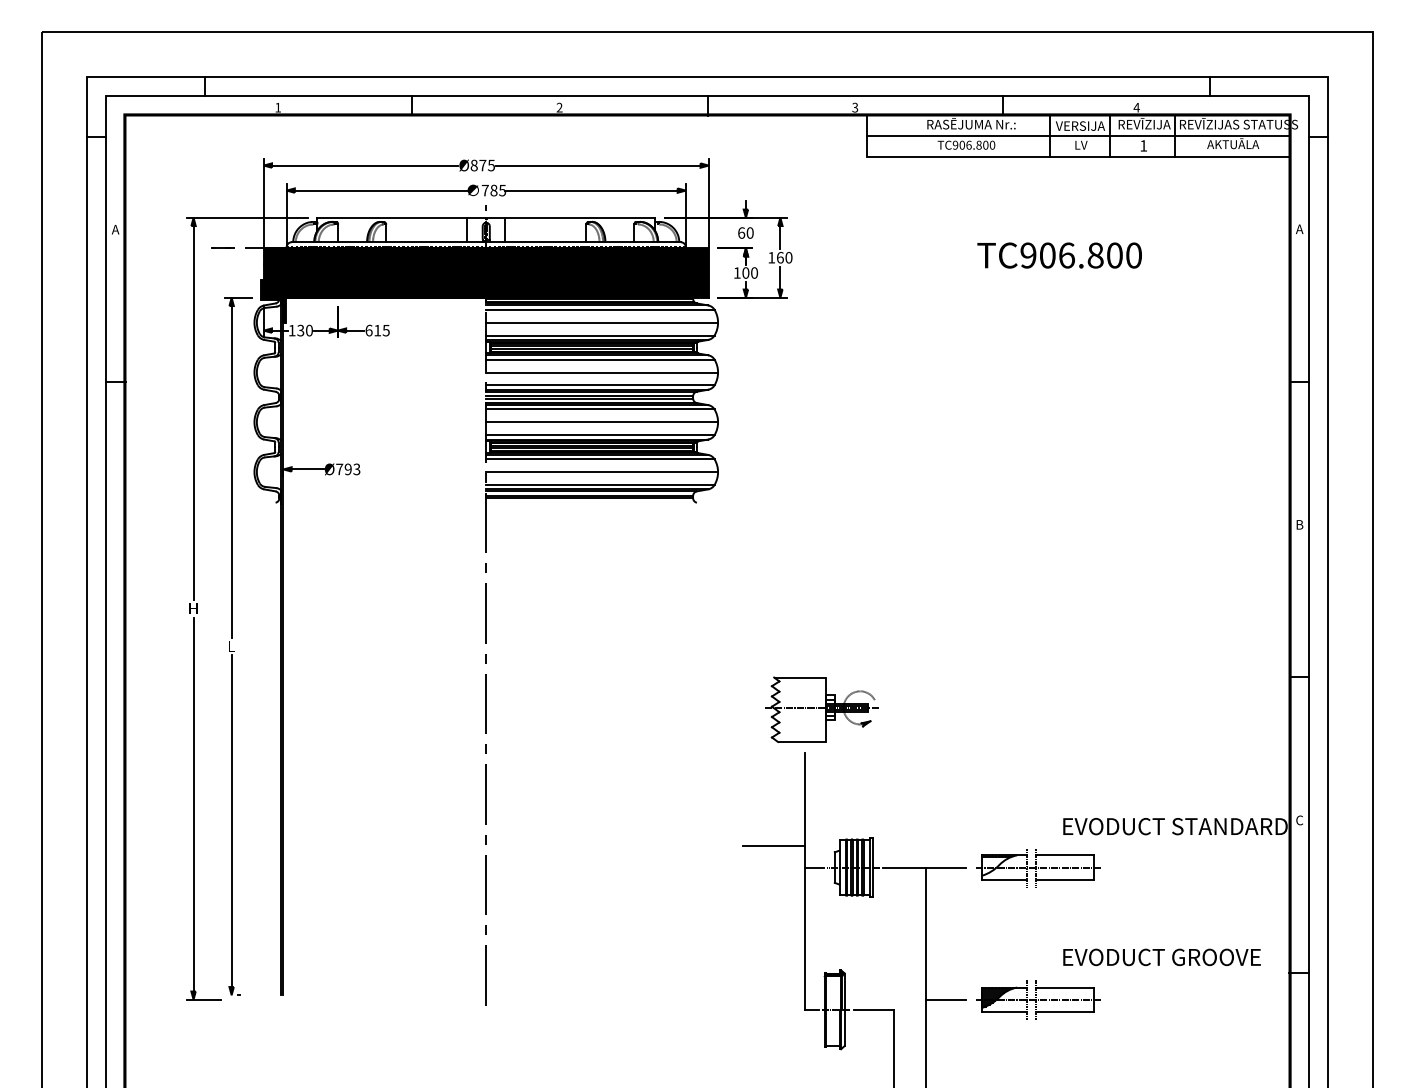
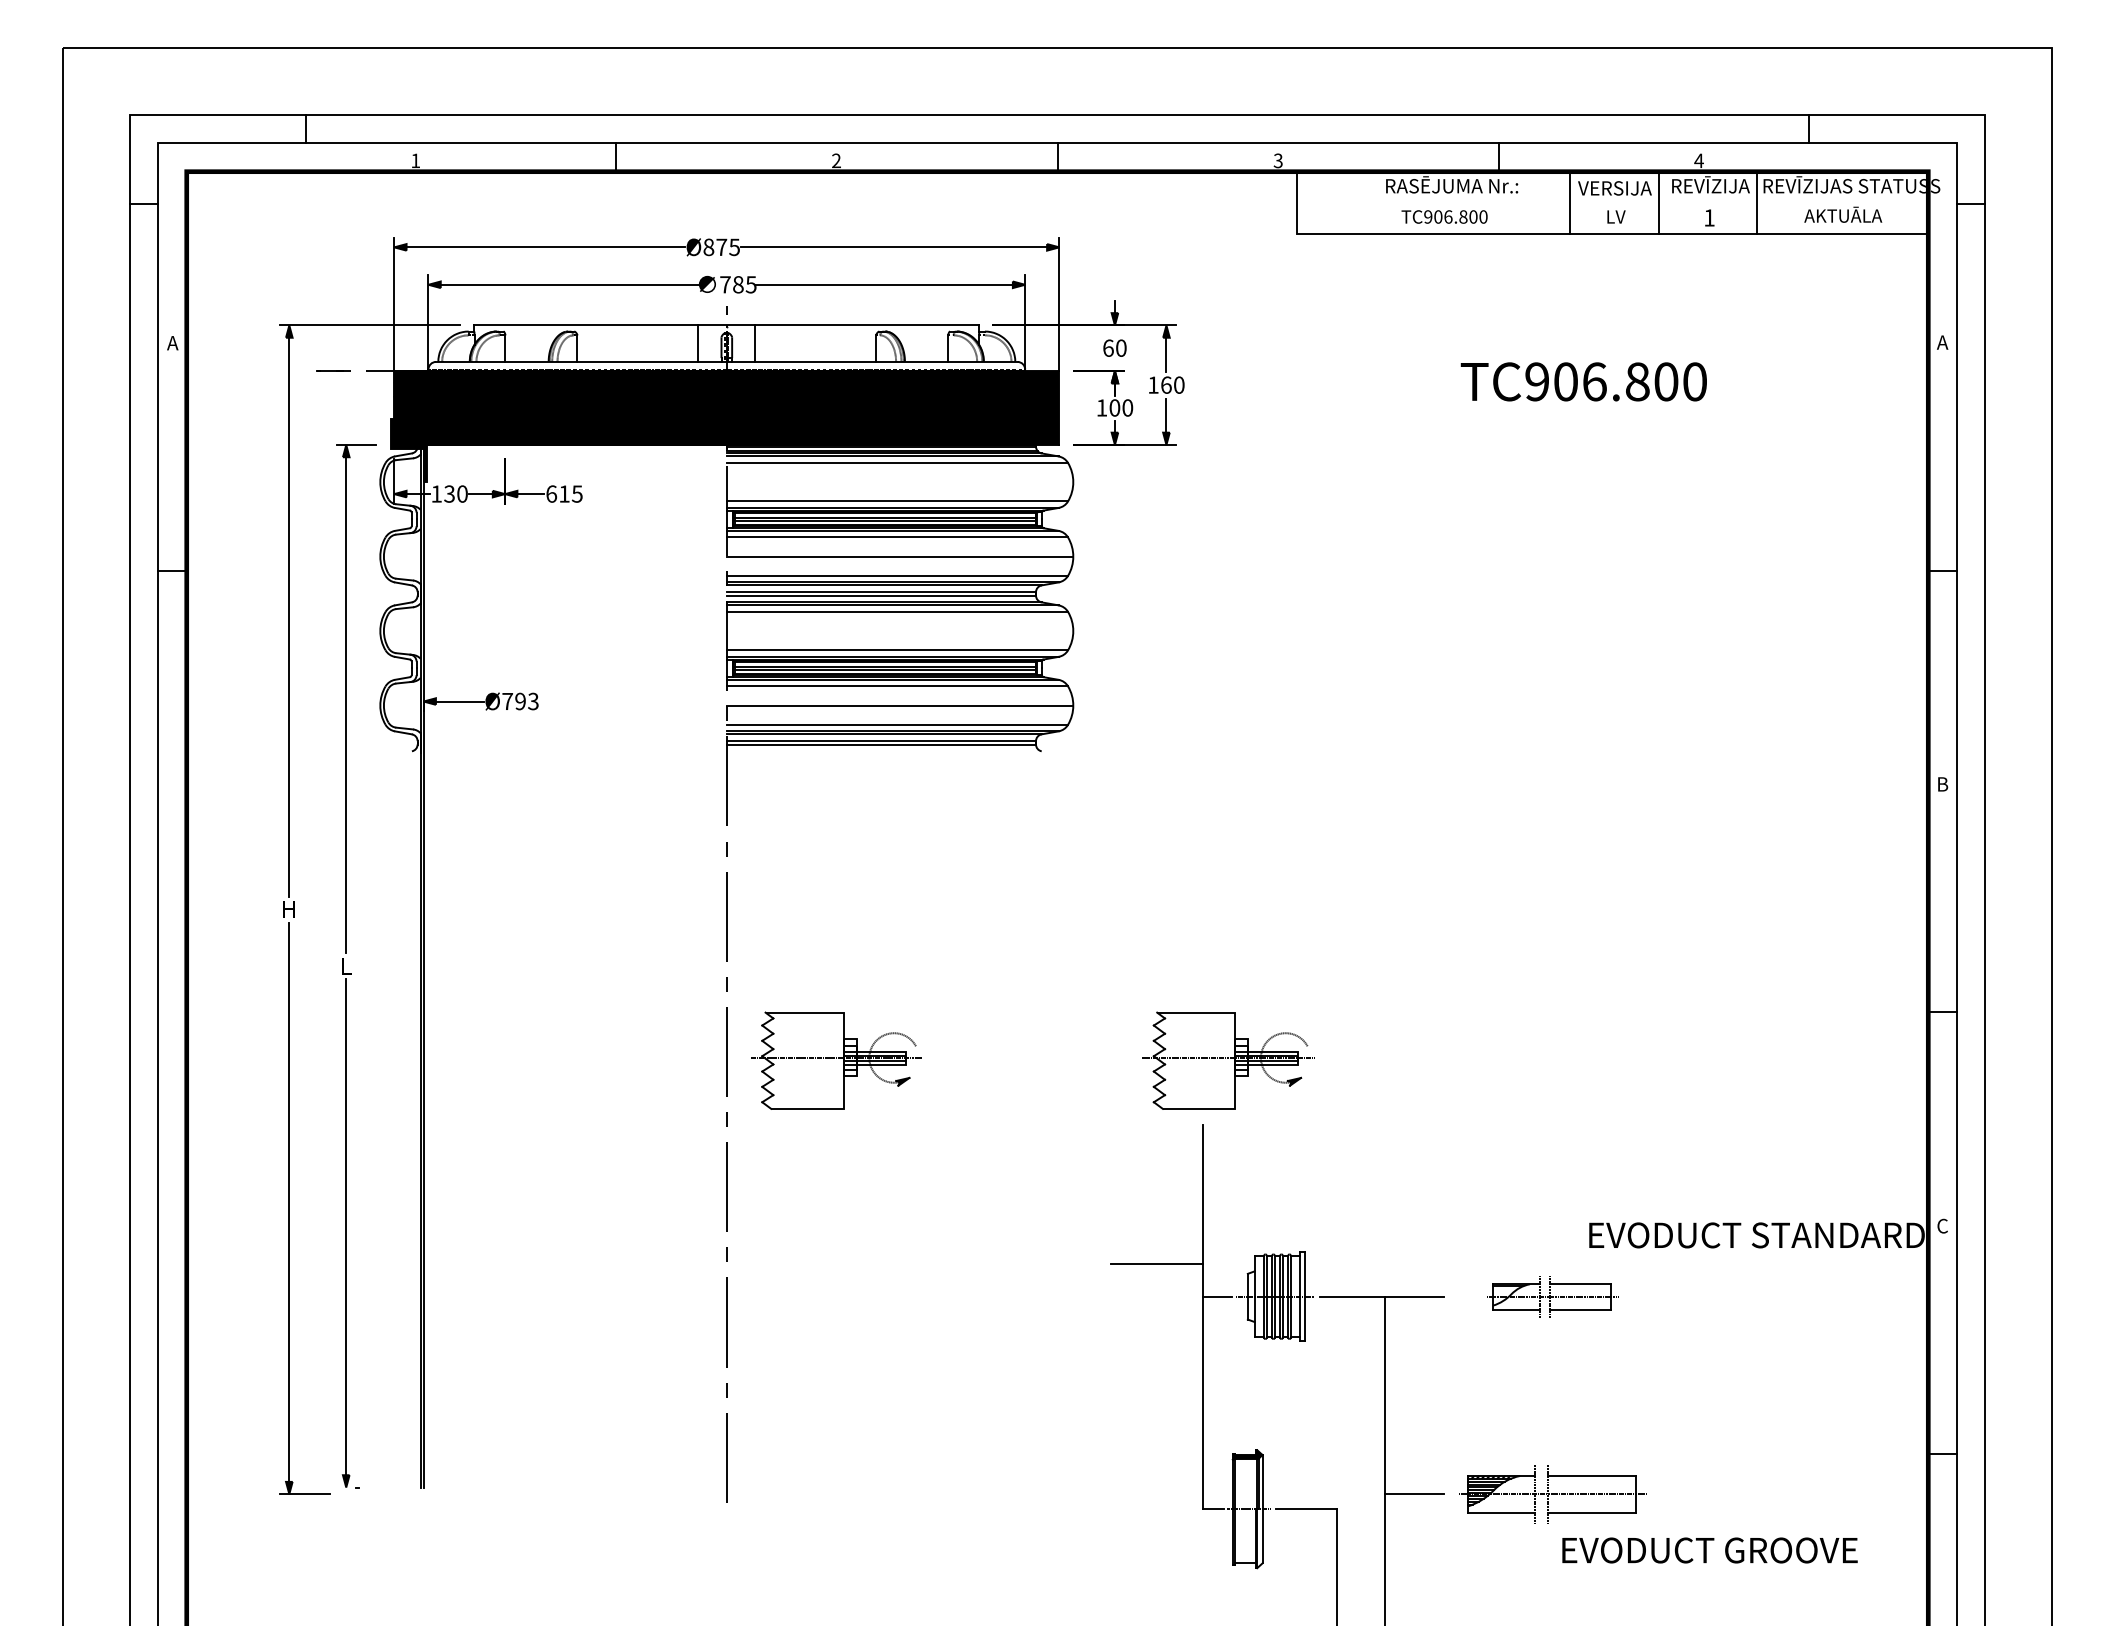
line: (1078, 136) -> (1612, 203), removed
line: (602, 322) -> (900, 481), removed
line: (602, 422) -> (900, 631), removed
part: (559, 709) -> (836, 1060), added
part: (1038, 868) -> (1552, 1298), size x0.7
text: (1161, 957) -> (1709, 1550), moved

